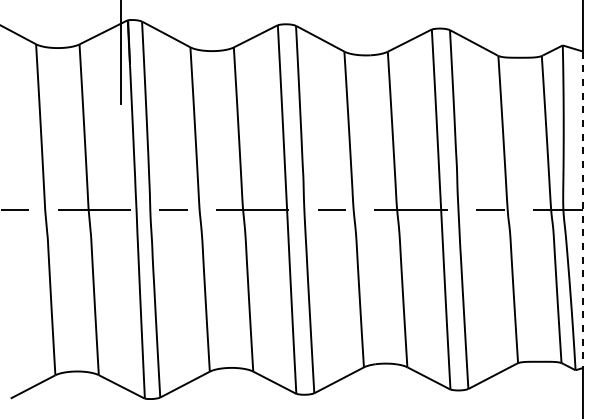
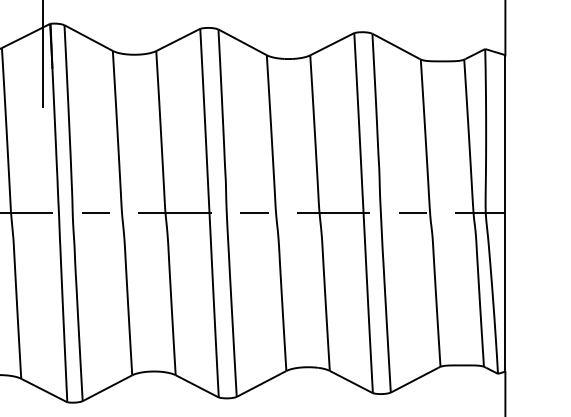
line: (582, 210) -> (504, 214), dashed -> solid

